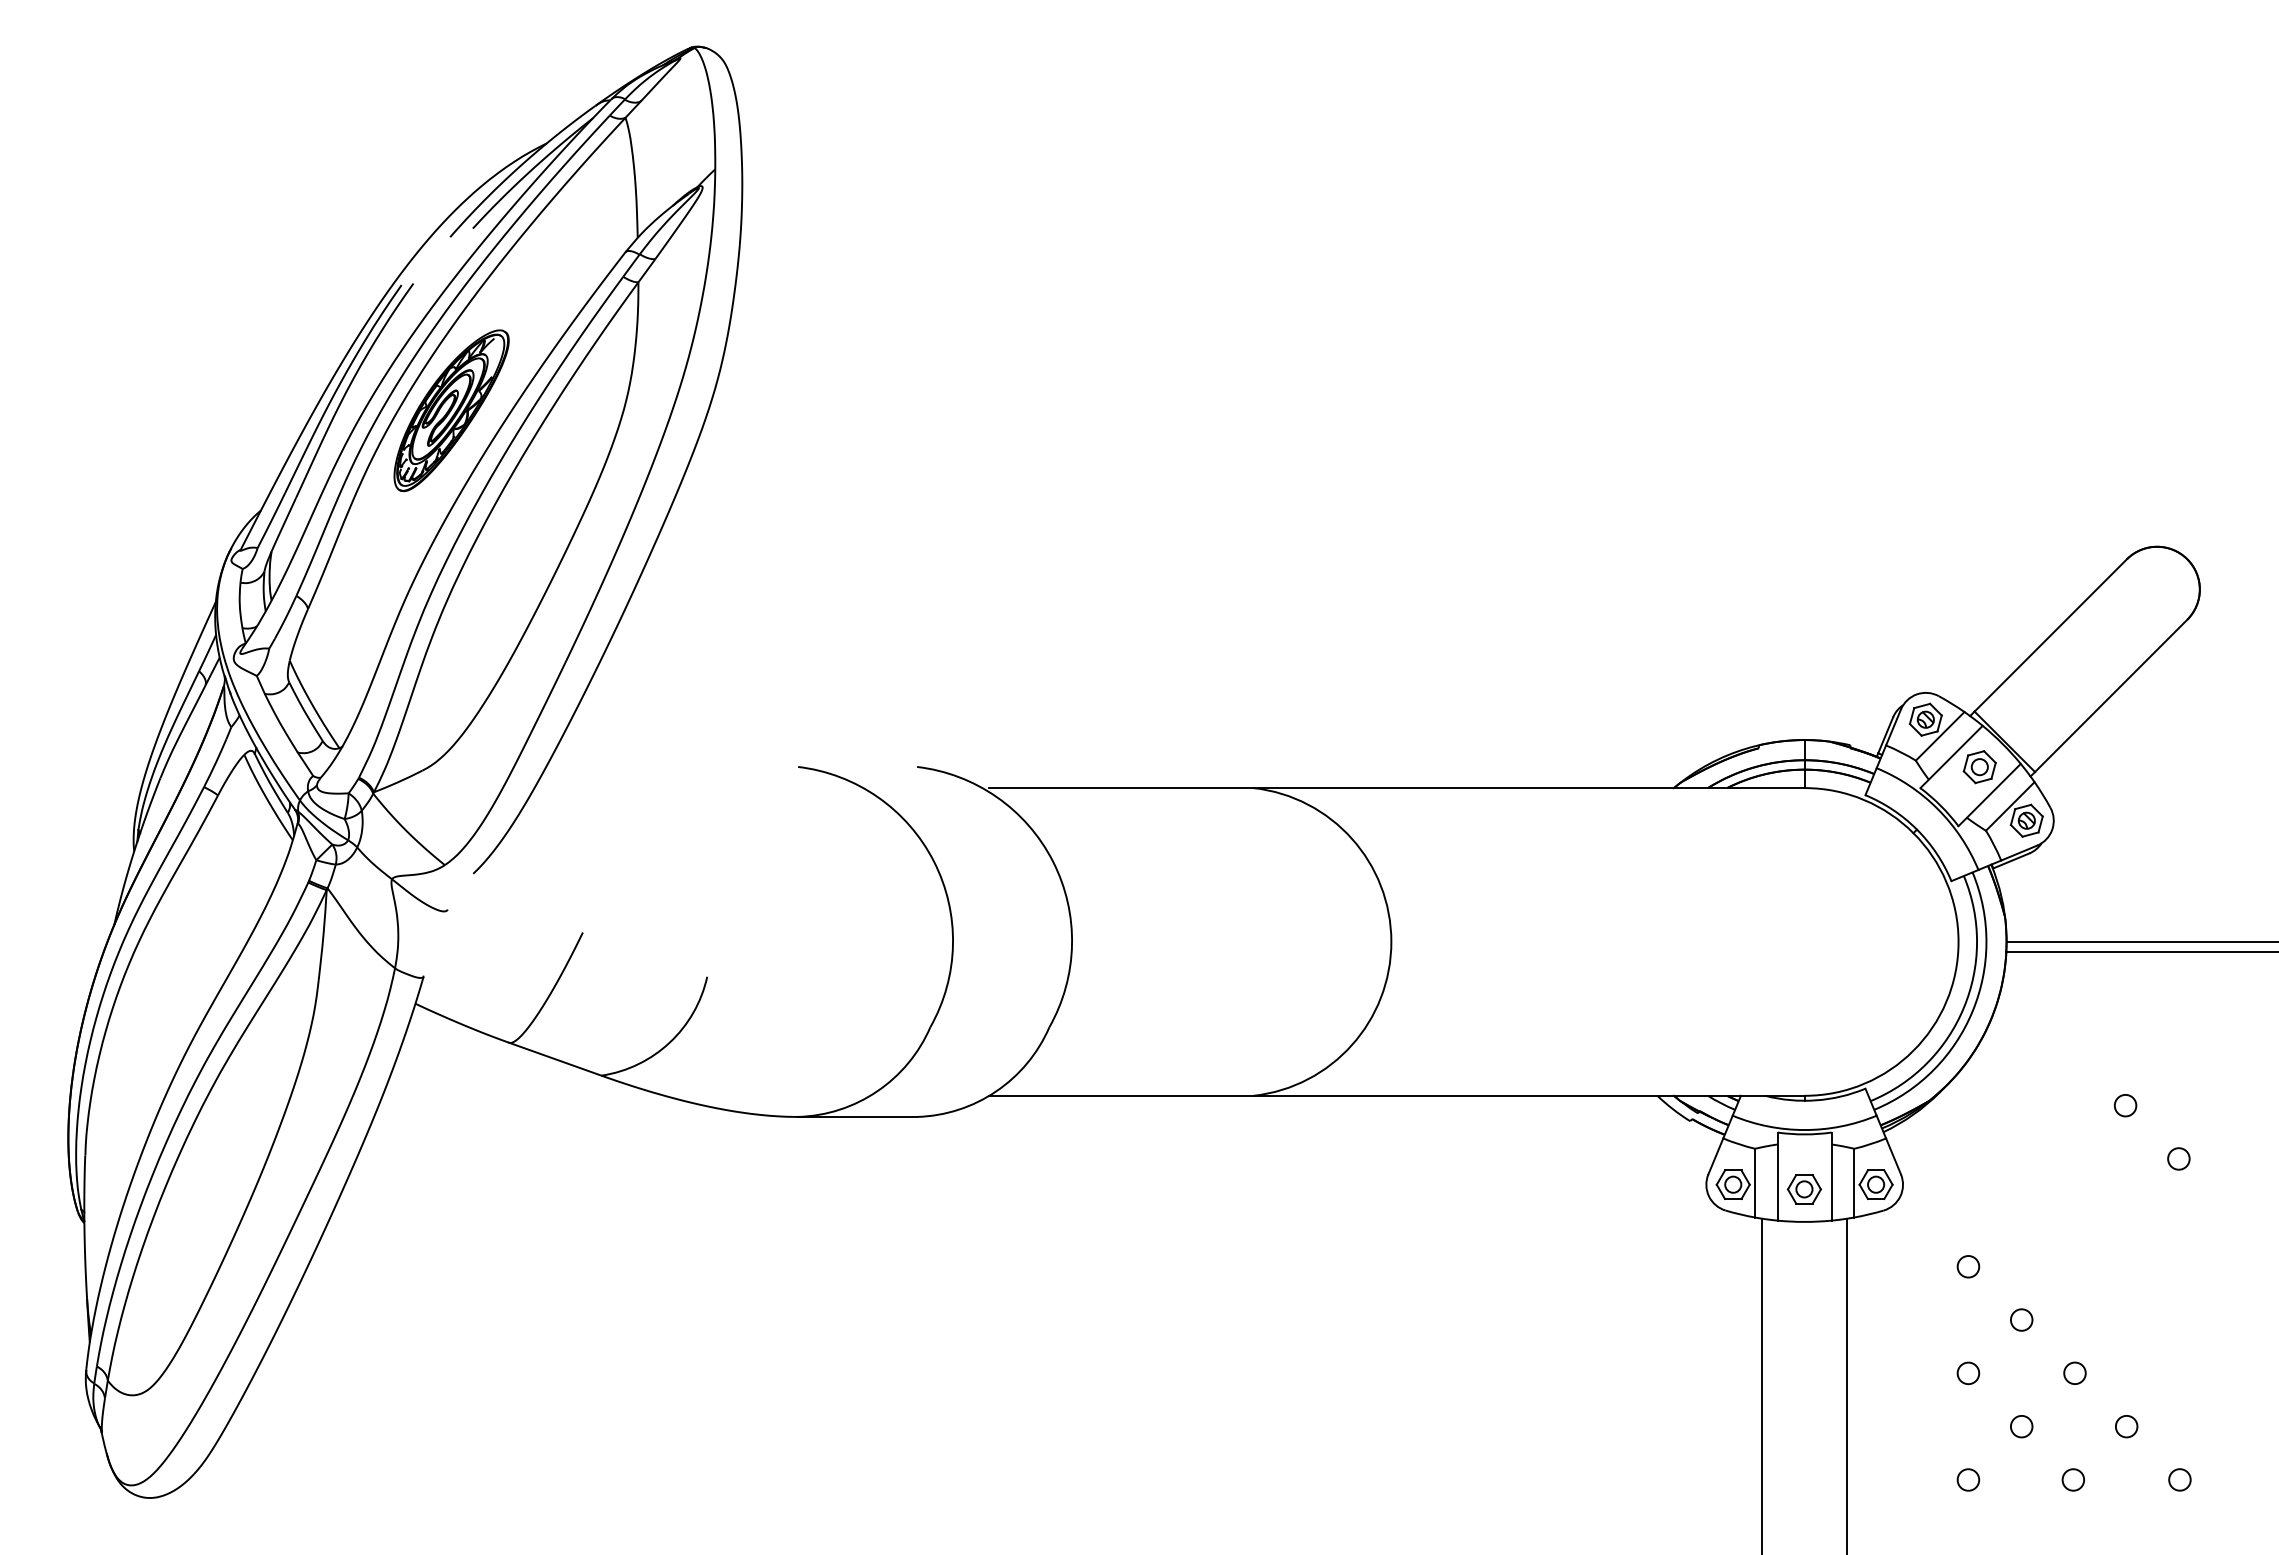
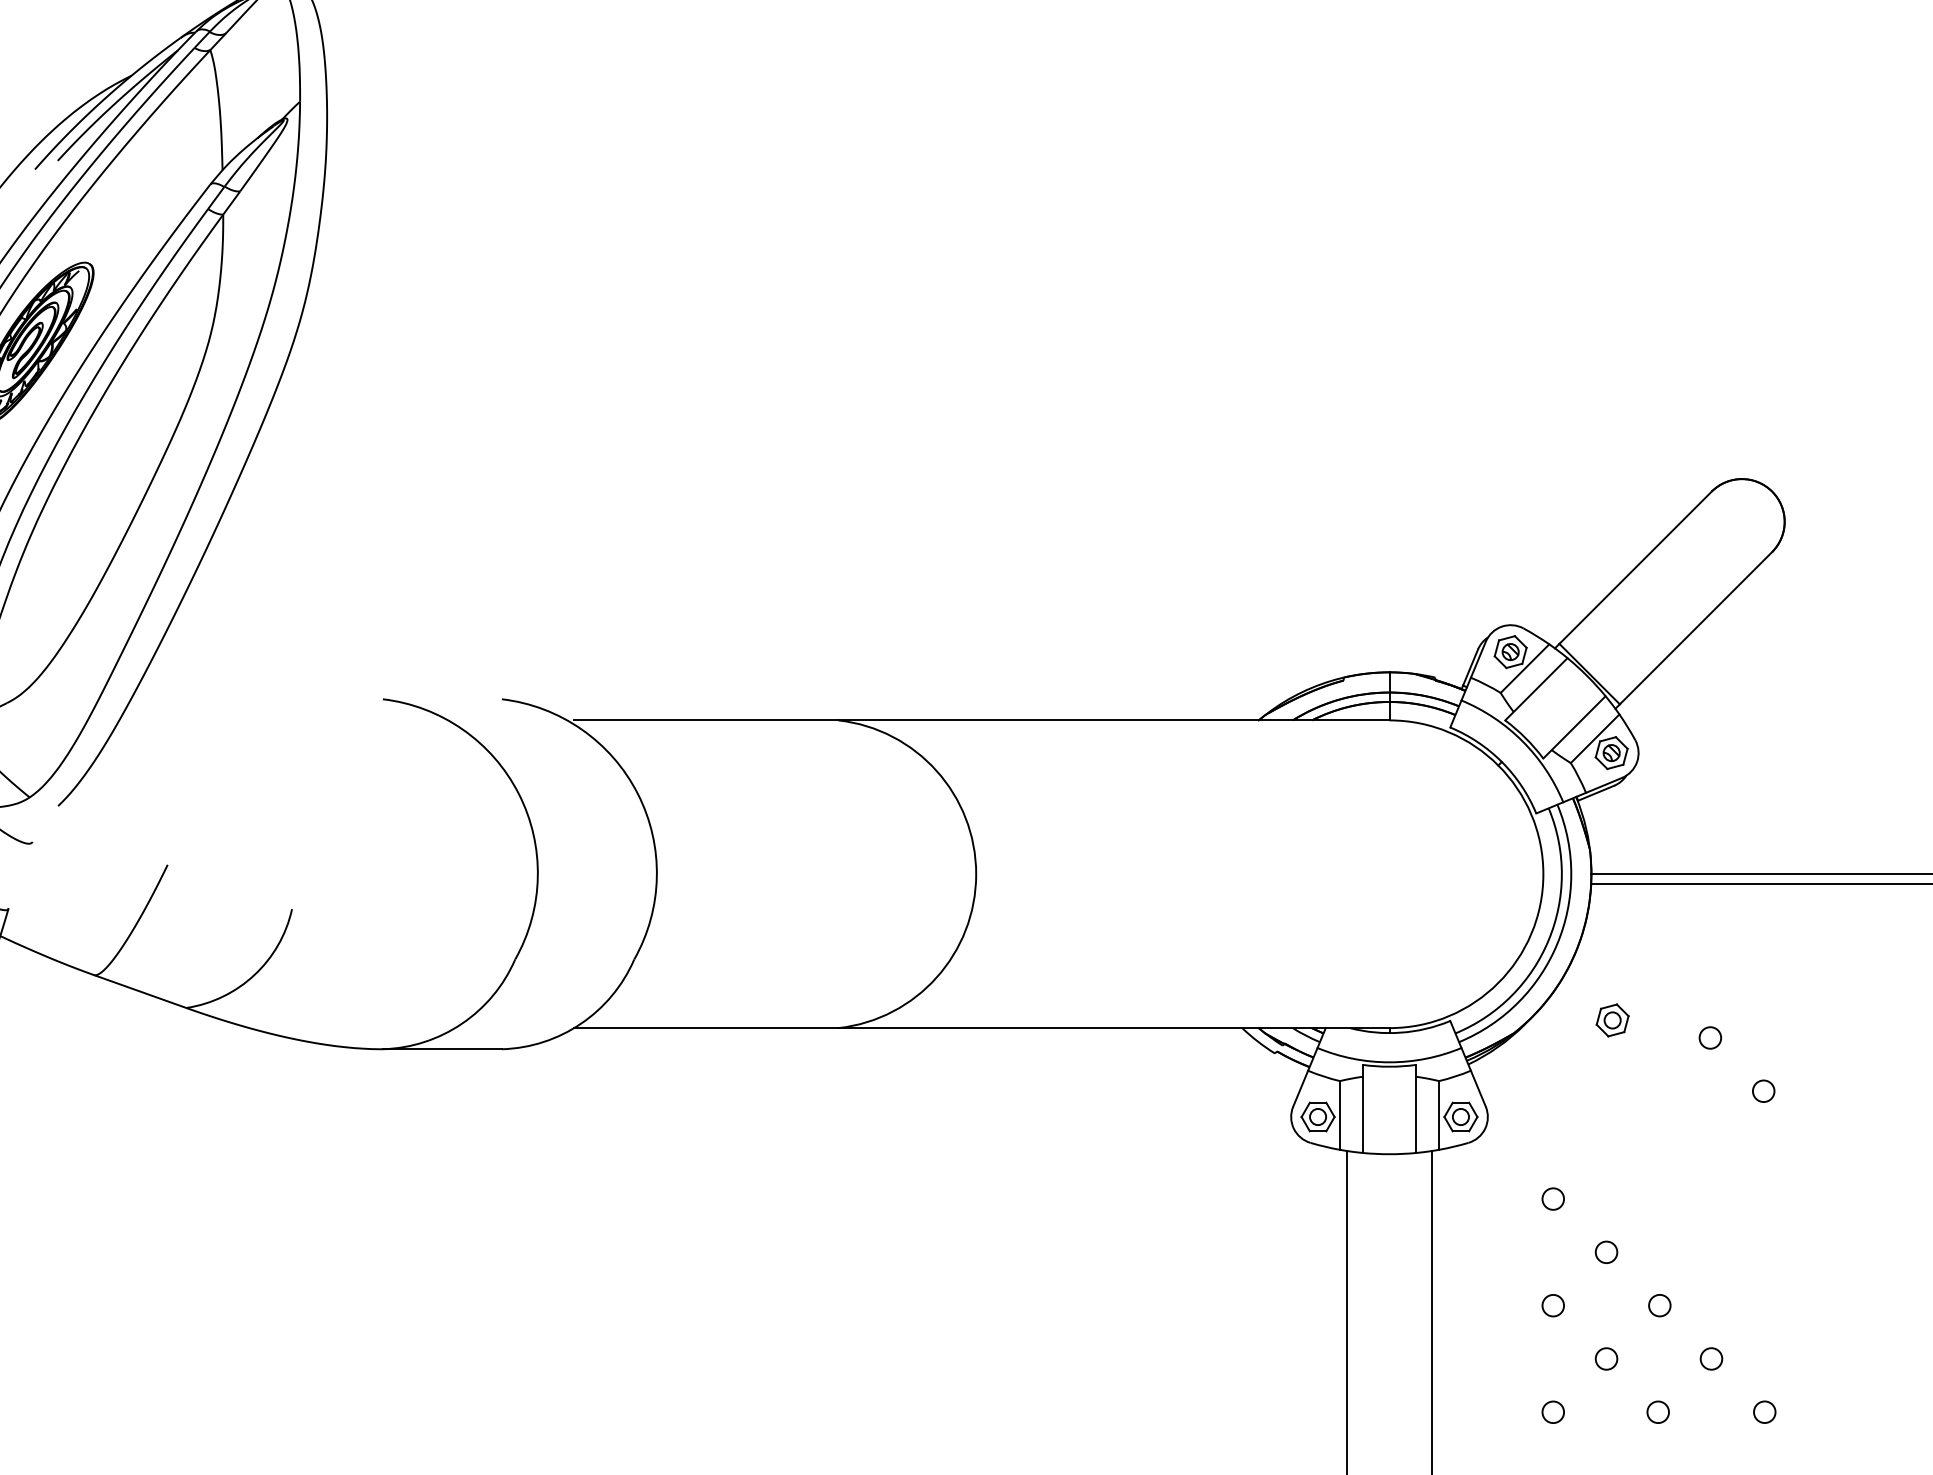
part: (1979, 767) -> (1612, 1020), moved
part: (1804, 1189) -> (1389, 1121), removed

